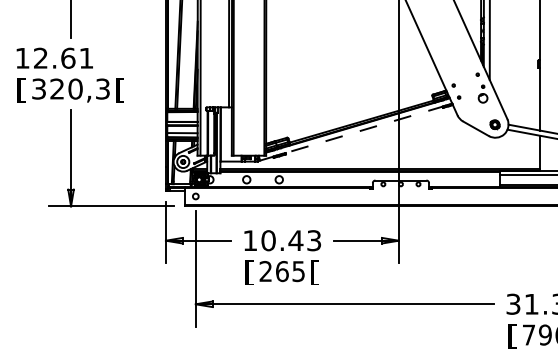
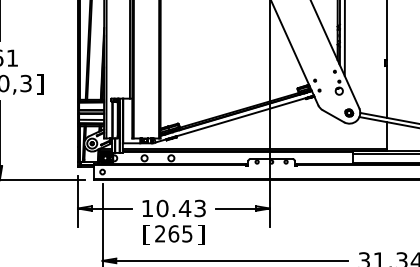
text: (120, 90) -> (40, 84), [ -> ]
line: (364, 129) -> (241, 116), dashed -> solid
text: (315, 272) -> (201, 234), [ -> ]

